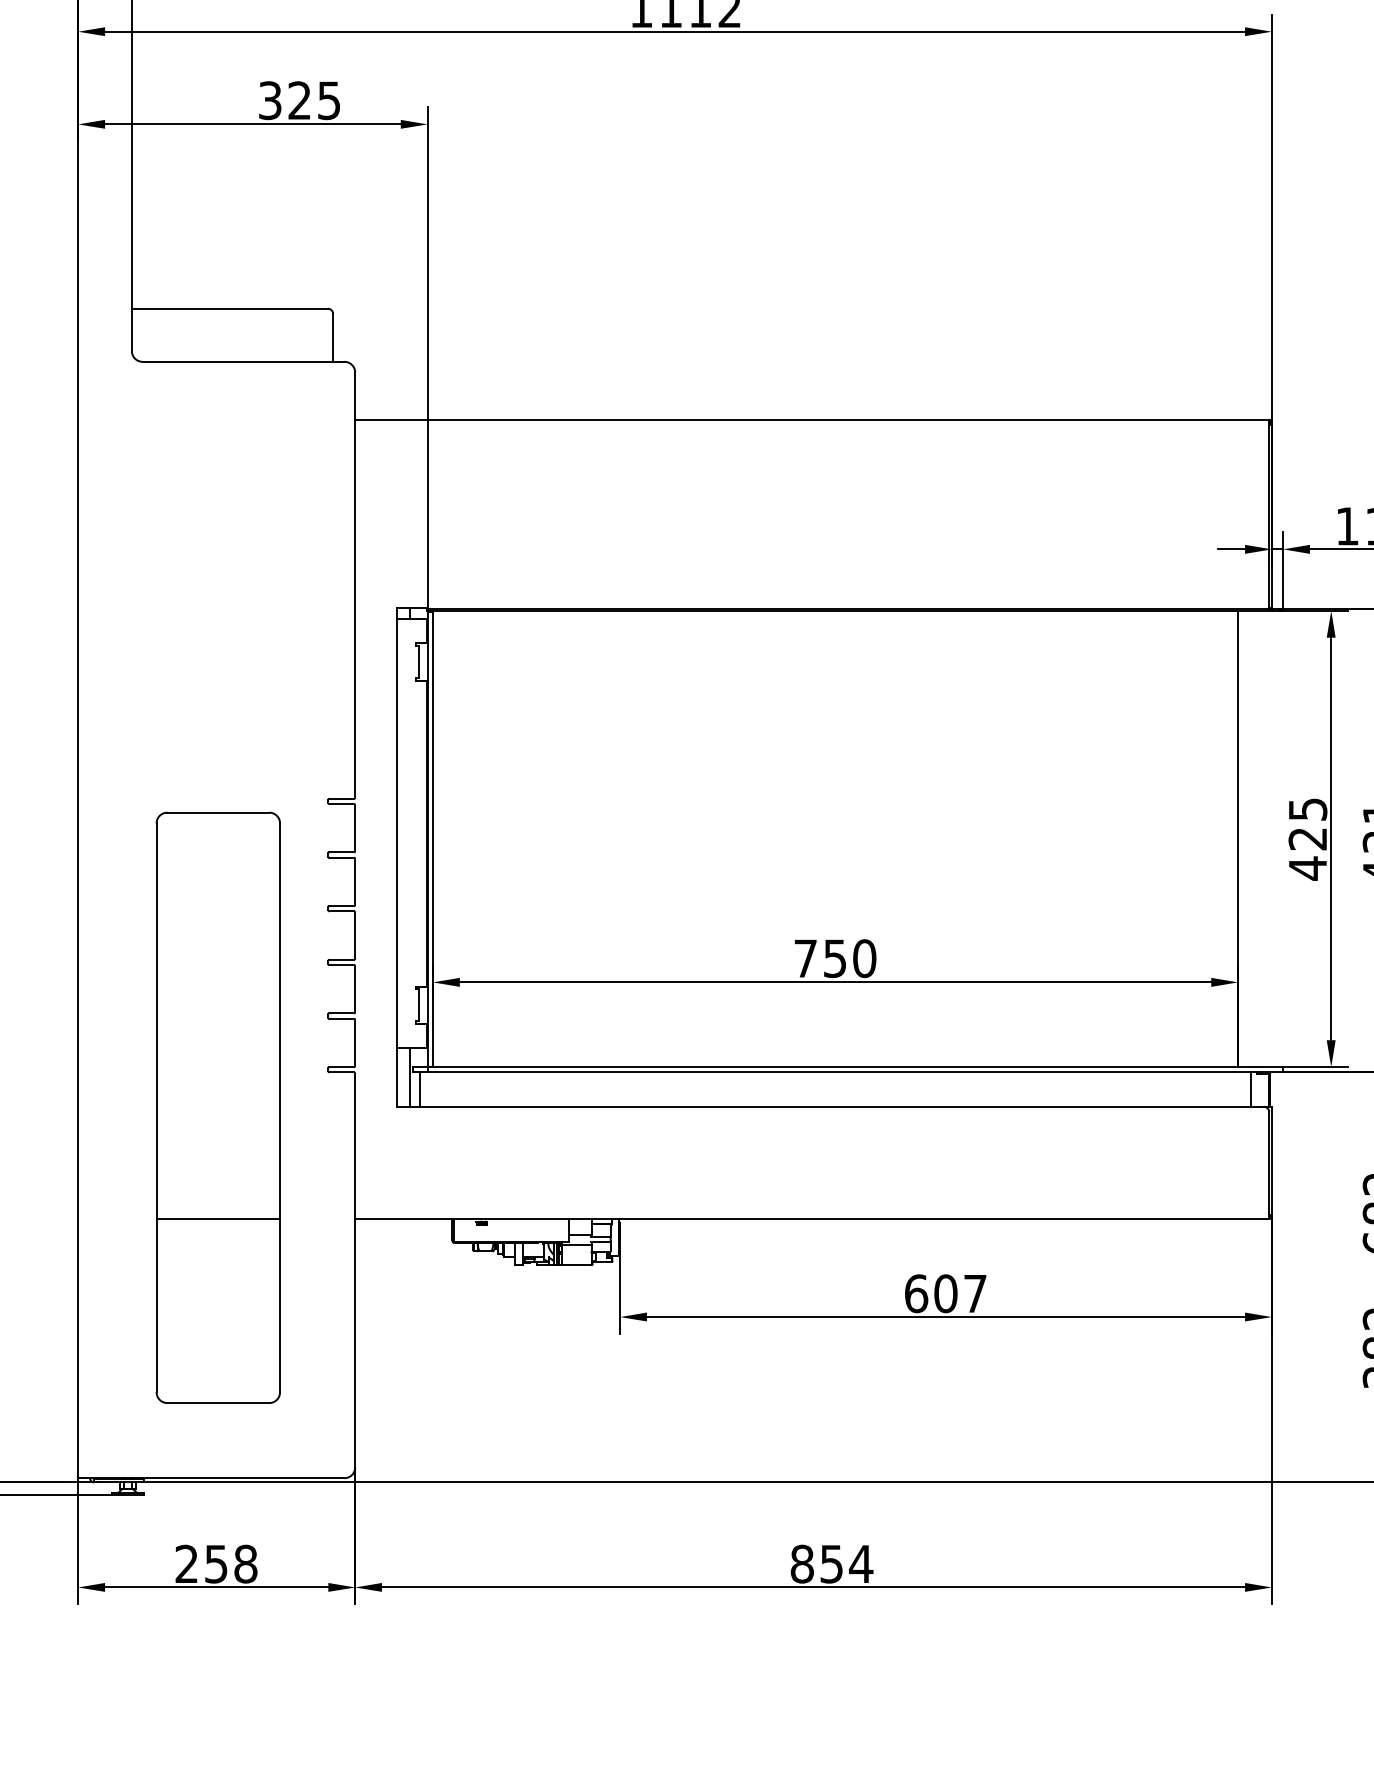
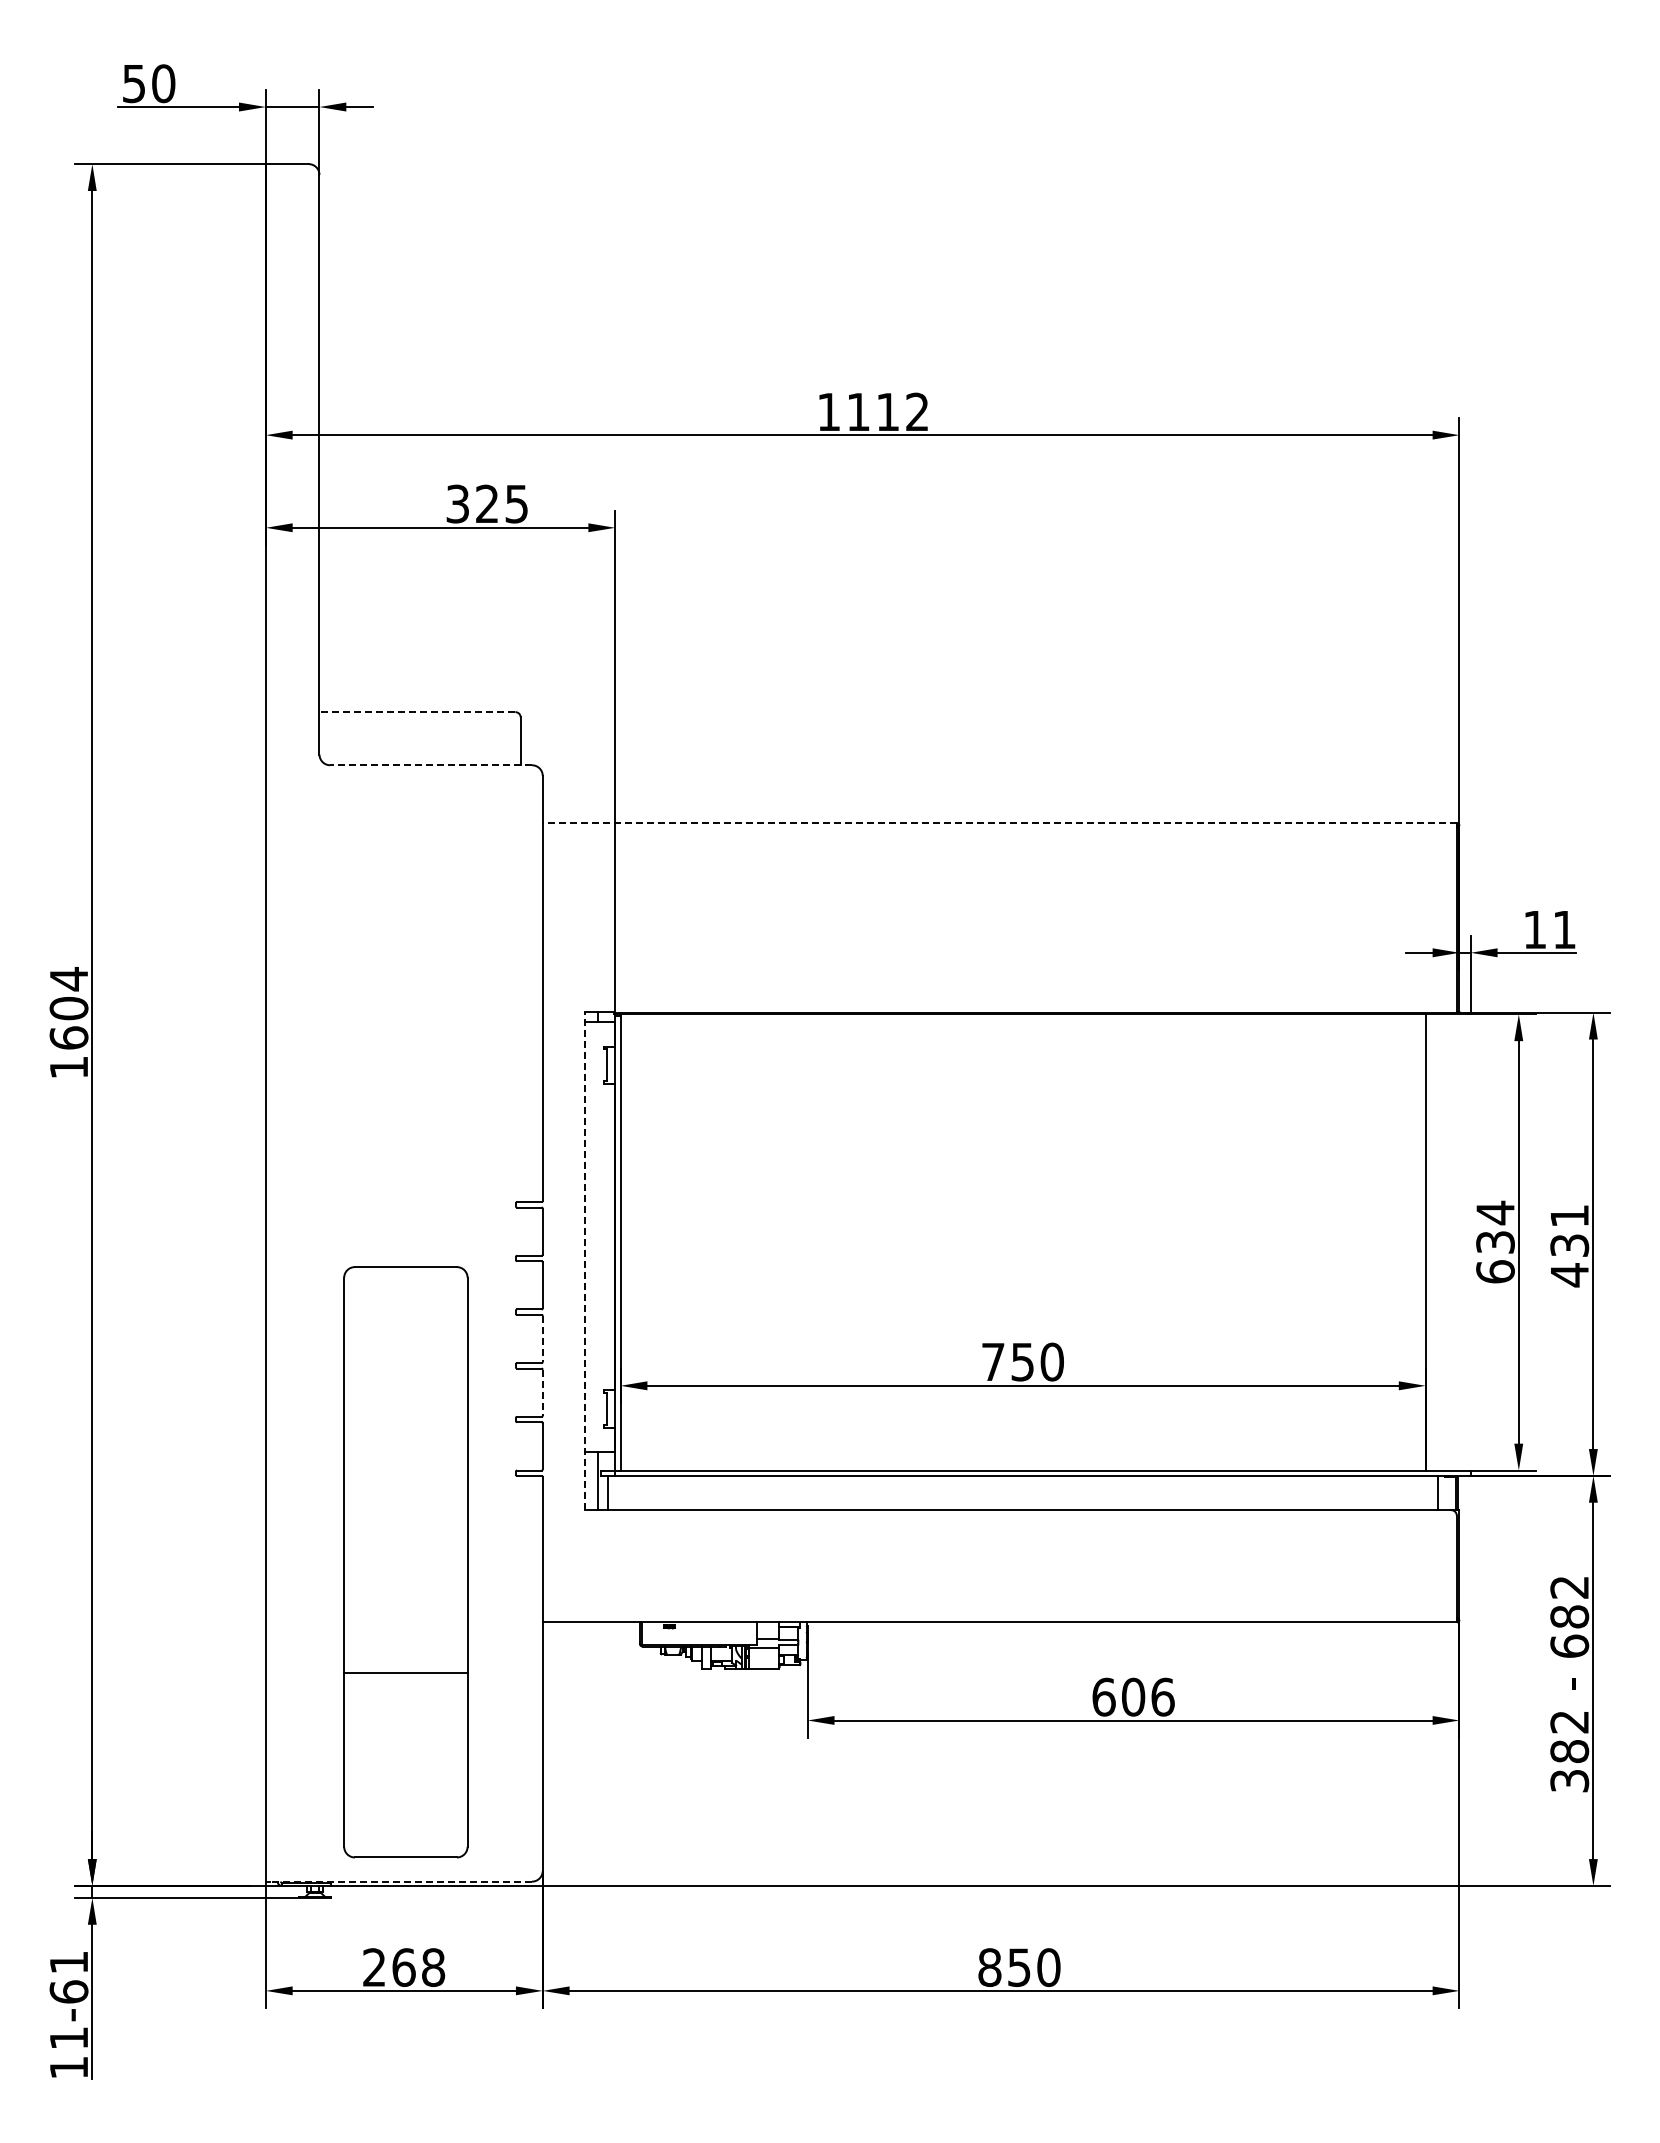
line: (229, 309) -> (417, 712), solid -> dashed
line: (243, 362) -> (431, 765), solid -> dashed
line: (811, 420) -> (999, 823), solid -> dashed
text: (1307, 839) -> (1495, 1242), 425 -> 634
line: (396, 857) -> (584, 1260), solid -> dashed
line: (354, 936) -> (542, 1339), solid -> dashed
line: (354, 990) -> (542, 1393), solid -> dashed
part: (217, 1108) -> (405, 1562), moved
text: (974, 1293) -> (1162, 1696), 607 -> 606
line: (213, 1478) -> (401, 1881), solid -> dashed
text: (215, 1564) -> (403, 1967), 258 -> 268
text: (860, 1564) -> (1048, 1967), 854 -> 850

